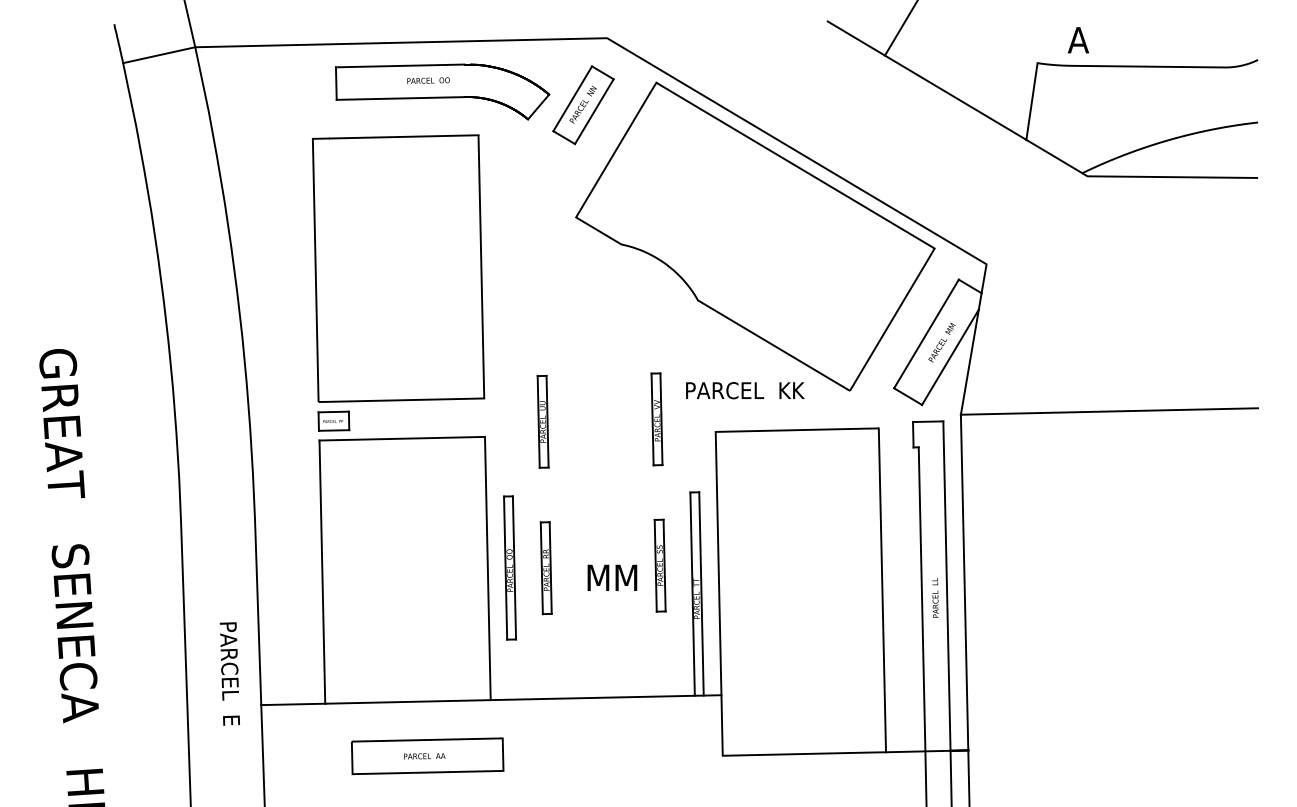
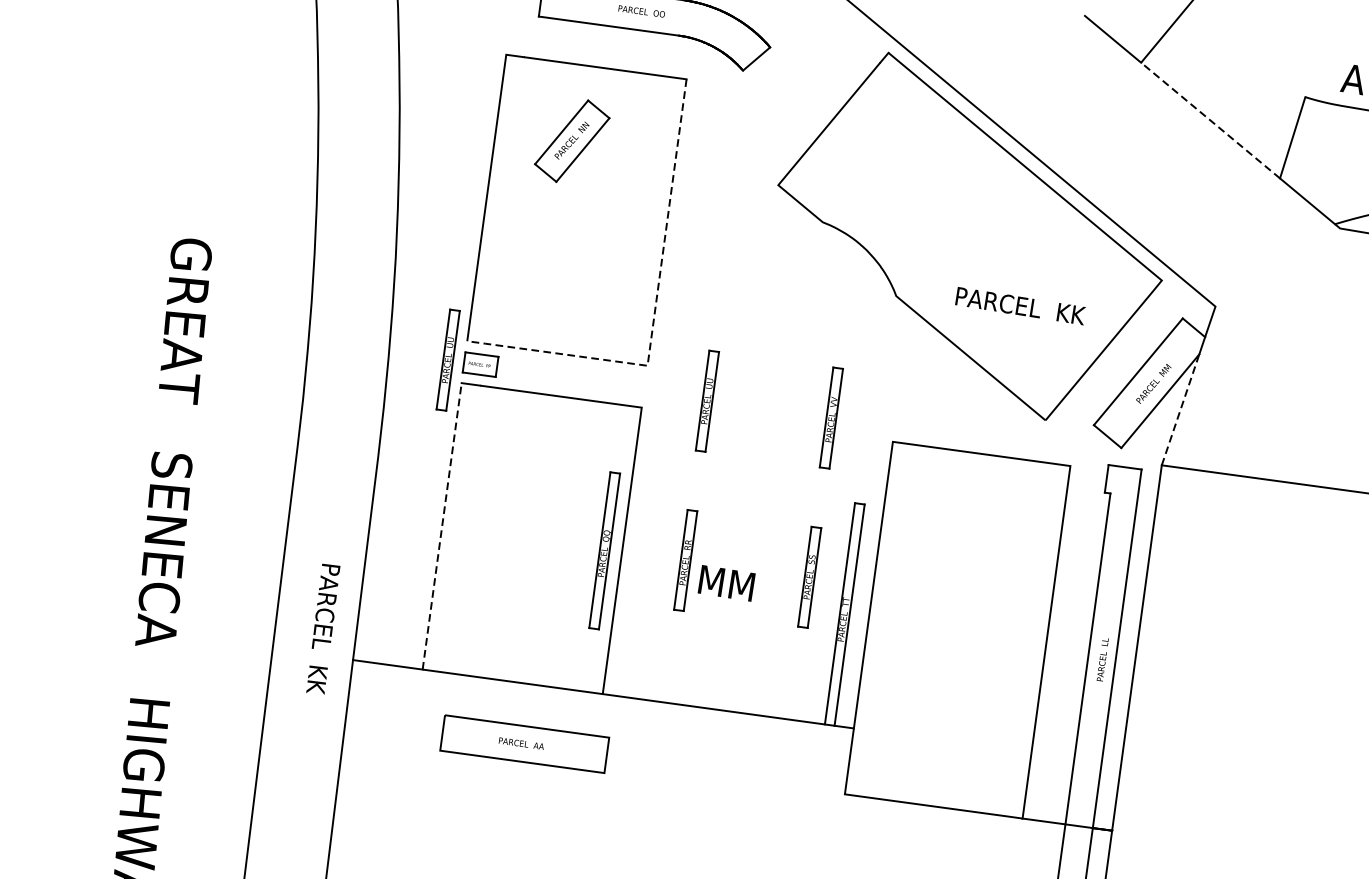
line: (955, 97) -> (1210, 120), solid -> dashed
part: (583, 105) -> (572, 141), moved
line: (483, 351) -> (654, 314), solid -> dashed
line: (969, 361) -> (1180, 409), solid -> dashed
text: (745, 390) -> (1020, 305), moved
part: (303, 421) -> (447, 359), added
part: (509, 567) -> (604, 550), moved
line: (322, 572) -> (442, 526), solid -> dashed
text: (612, 577) -> (726, 582), moved
text: (231, 729) -> (316, 681), PARCEL  E -> PARCEL  KK

